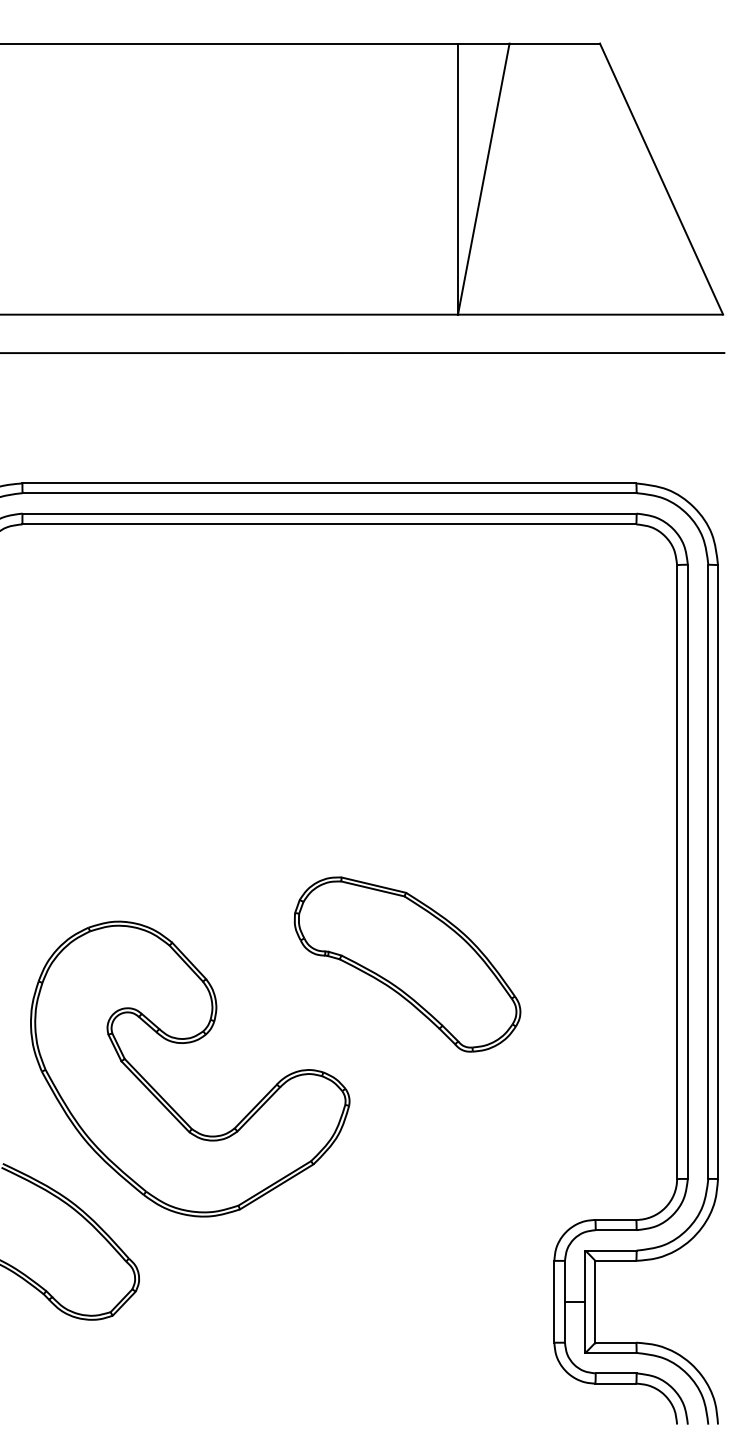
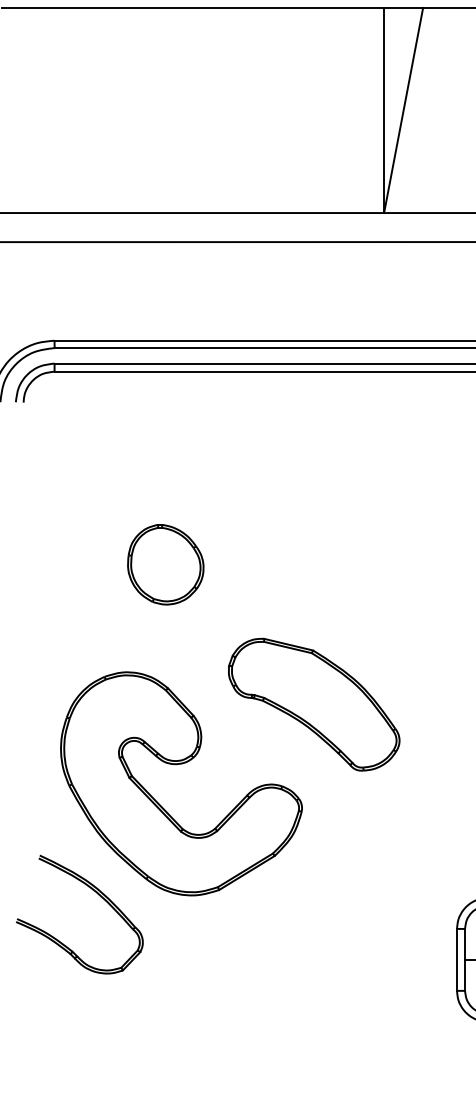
part: (169, 779) -> (165, 564), added
part: (407, 964) -> (314, 704), moved

